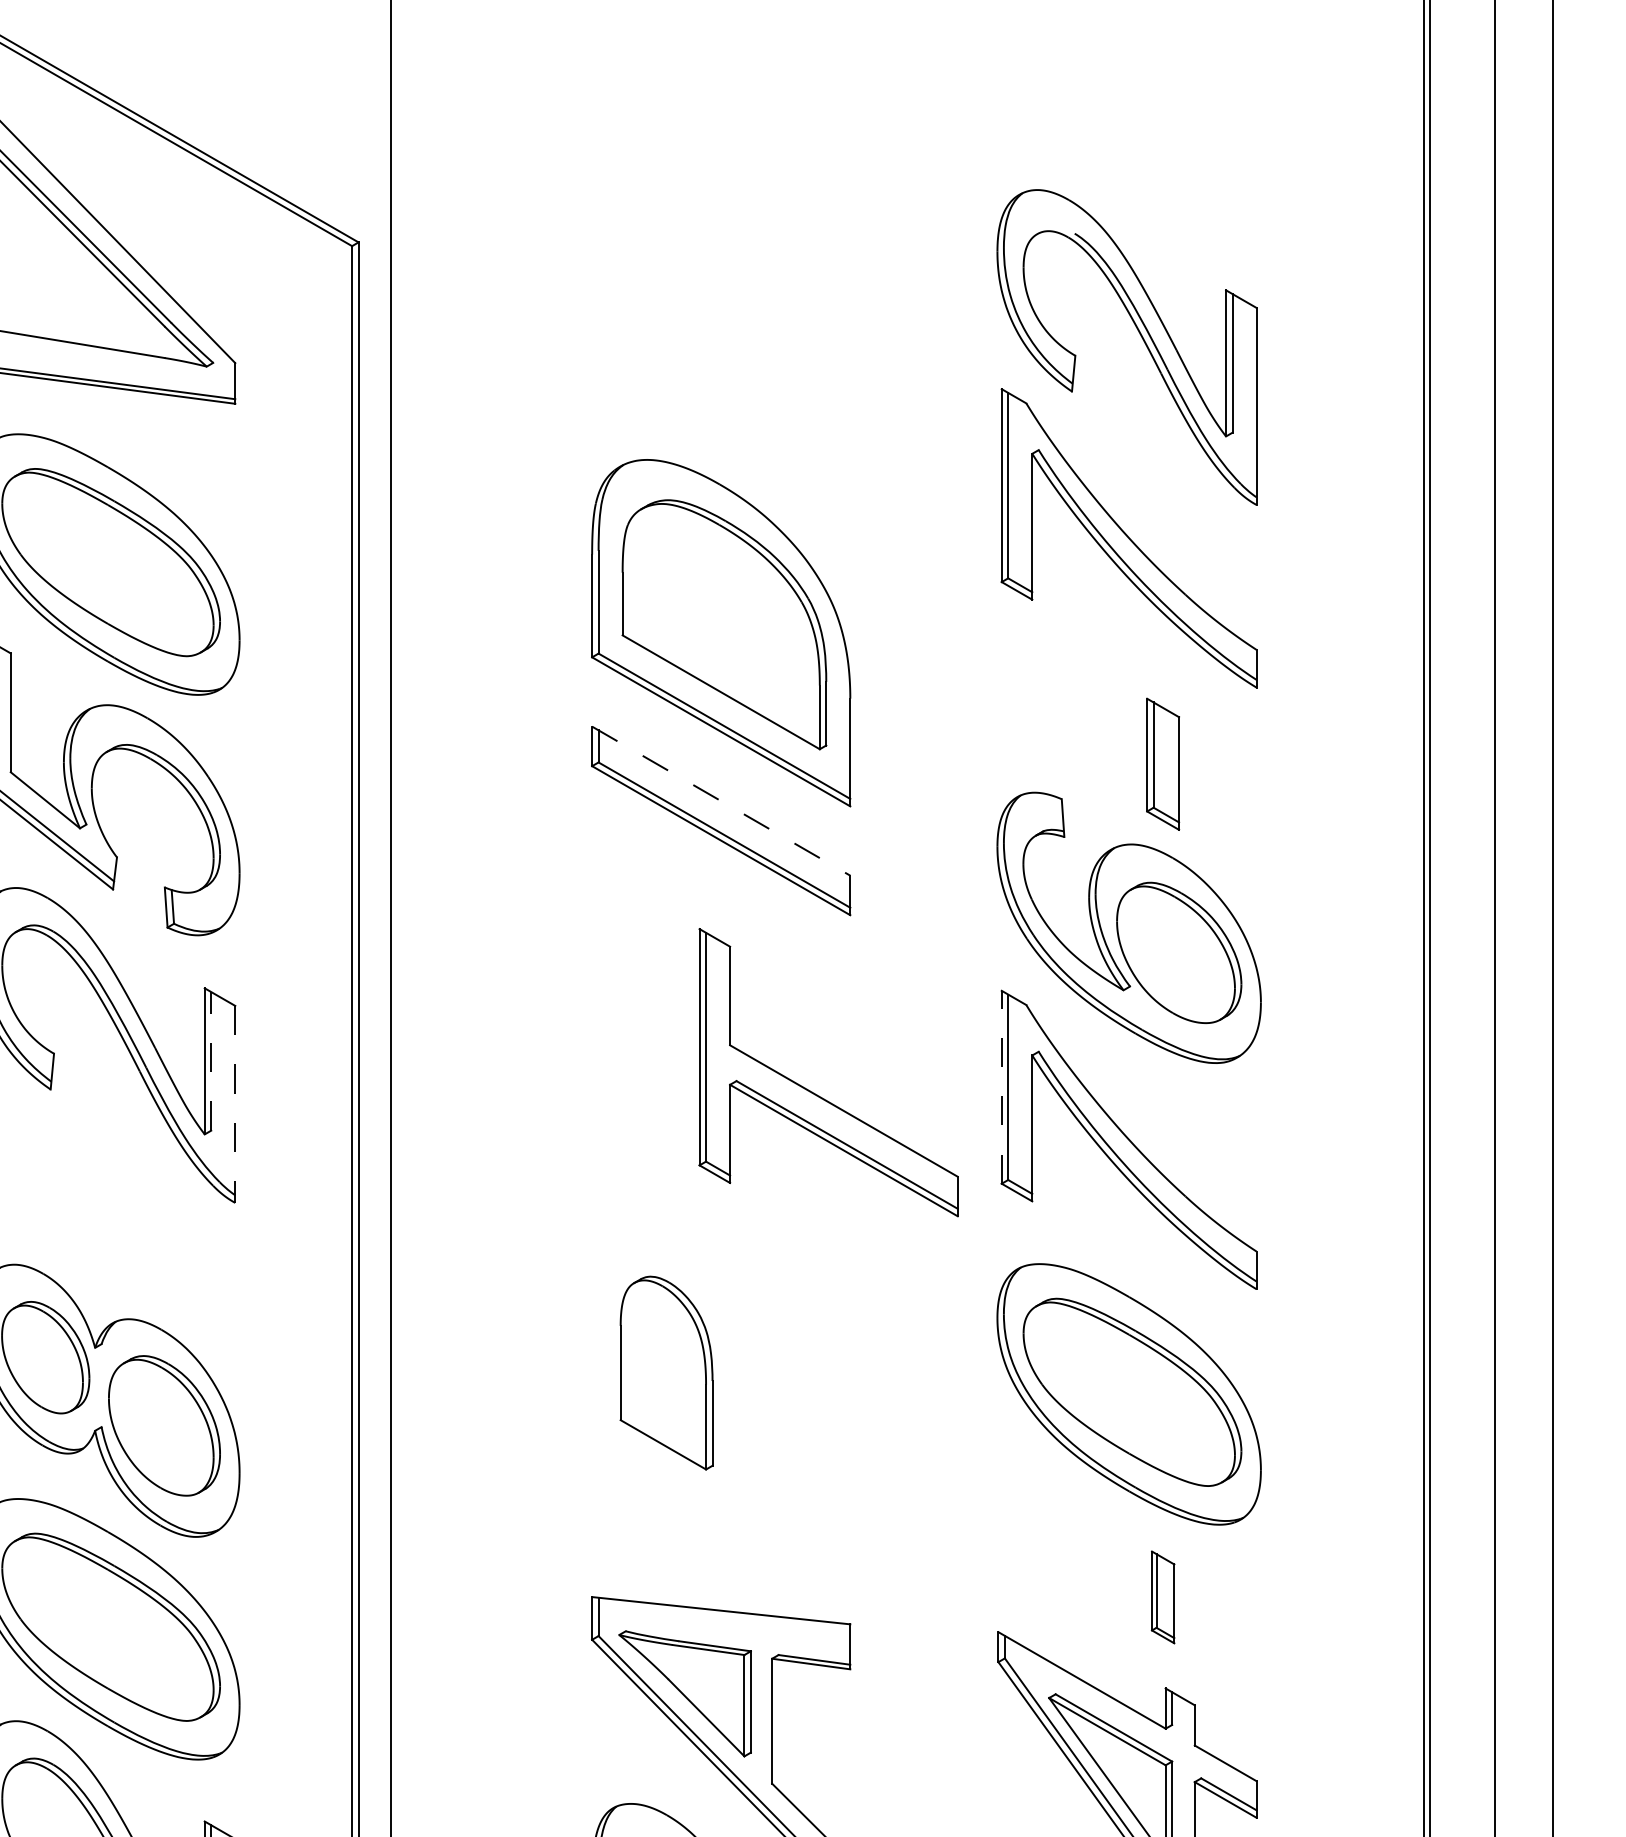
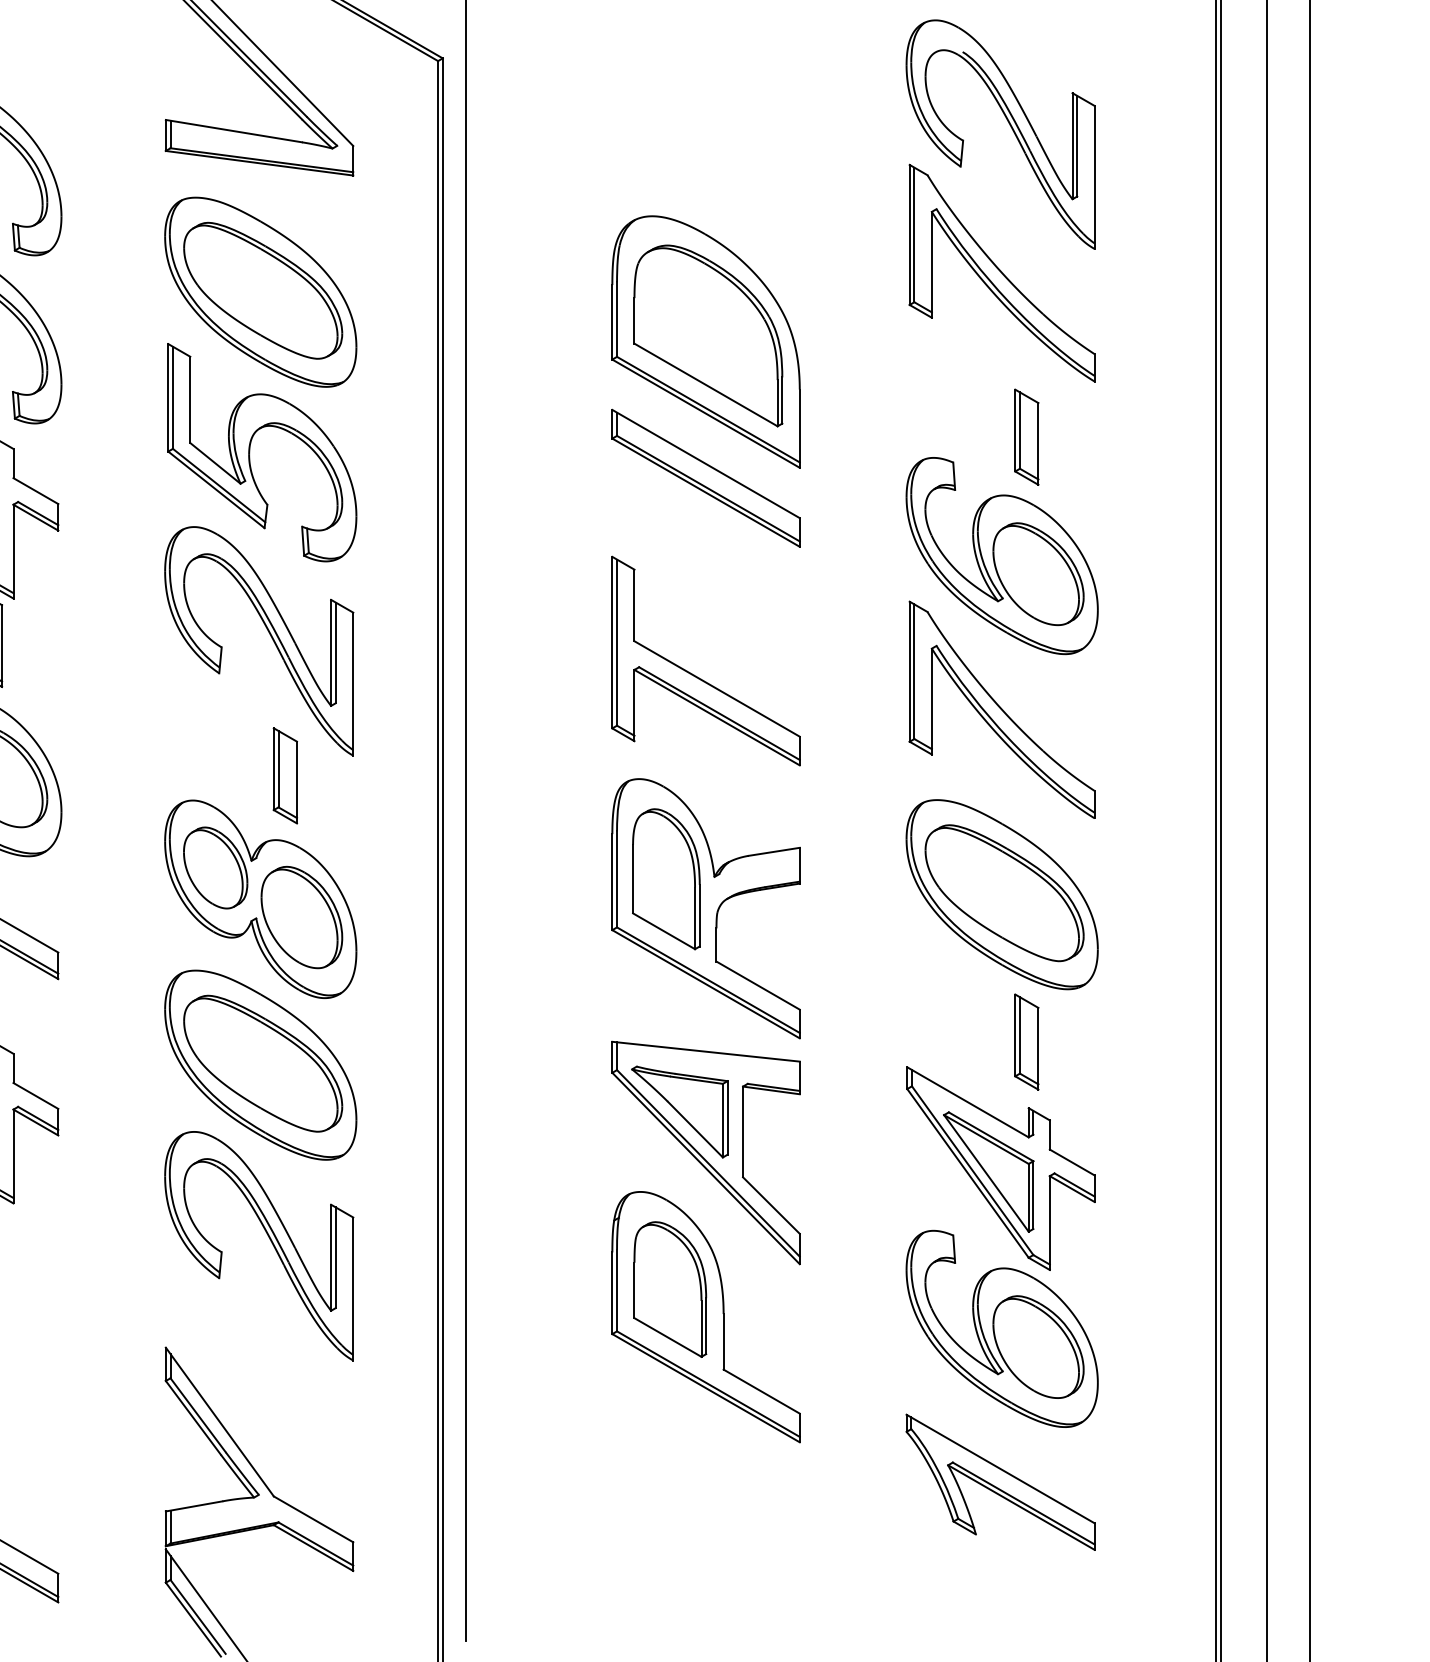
line: (721, 801) -> (706, 464), dashed -> solid
line: (210, 1060) -> (335, 652), dashed -> solid
line: (1001, 1086) -> (909, 671), dashed -> solid
part: (812, 1091) -> (694, 674), moved
line: (235, 1104) -> (353, 684), dashed -> solid
part: (140, 1230) -> (284, 775), added
part: (720, 1413) -> (705, 908), added
part: (1162, 1596) -> (1026, 1041), size x1.43

